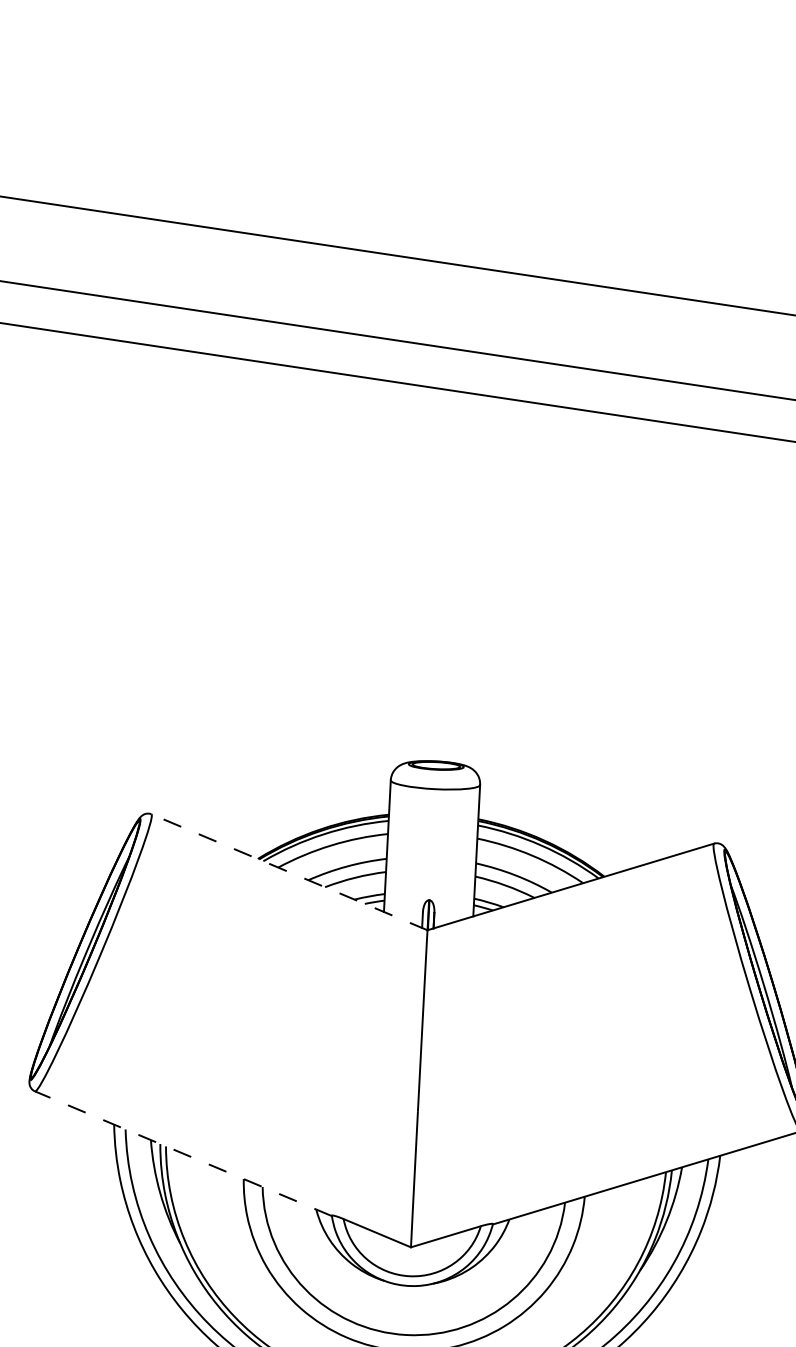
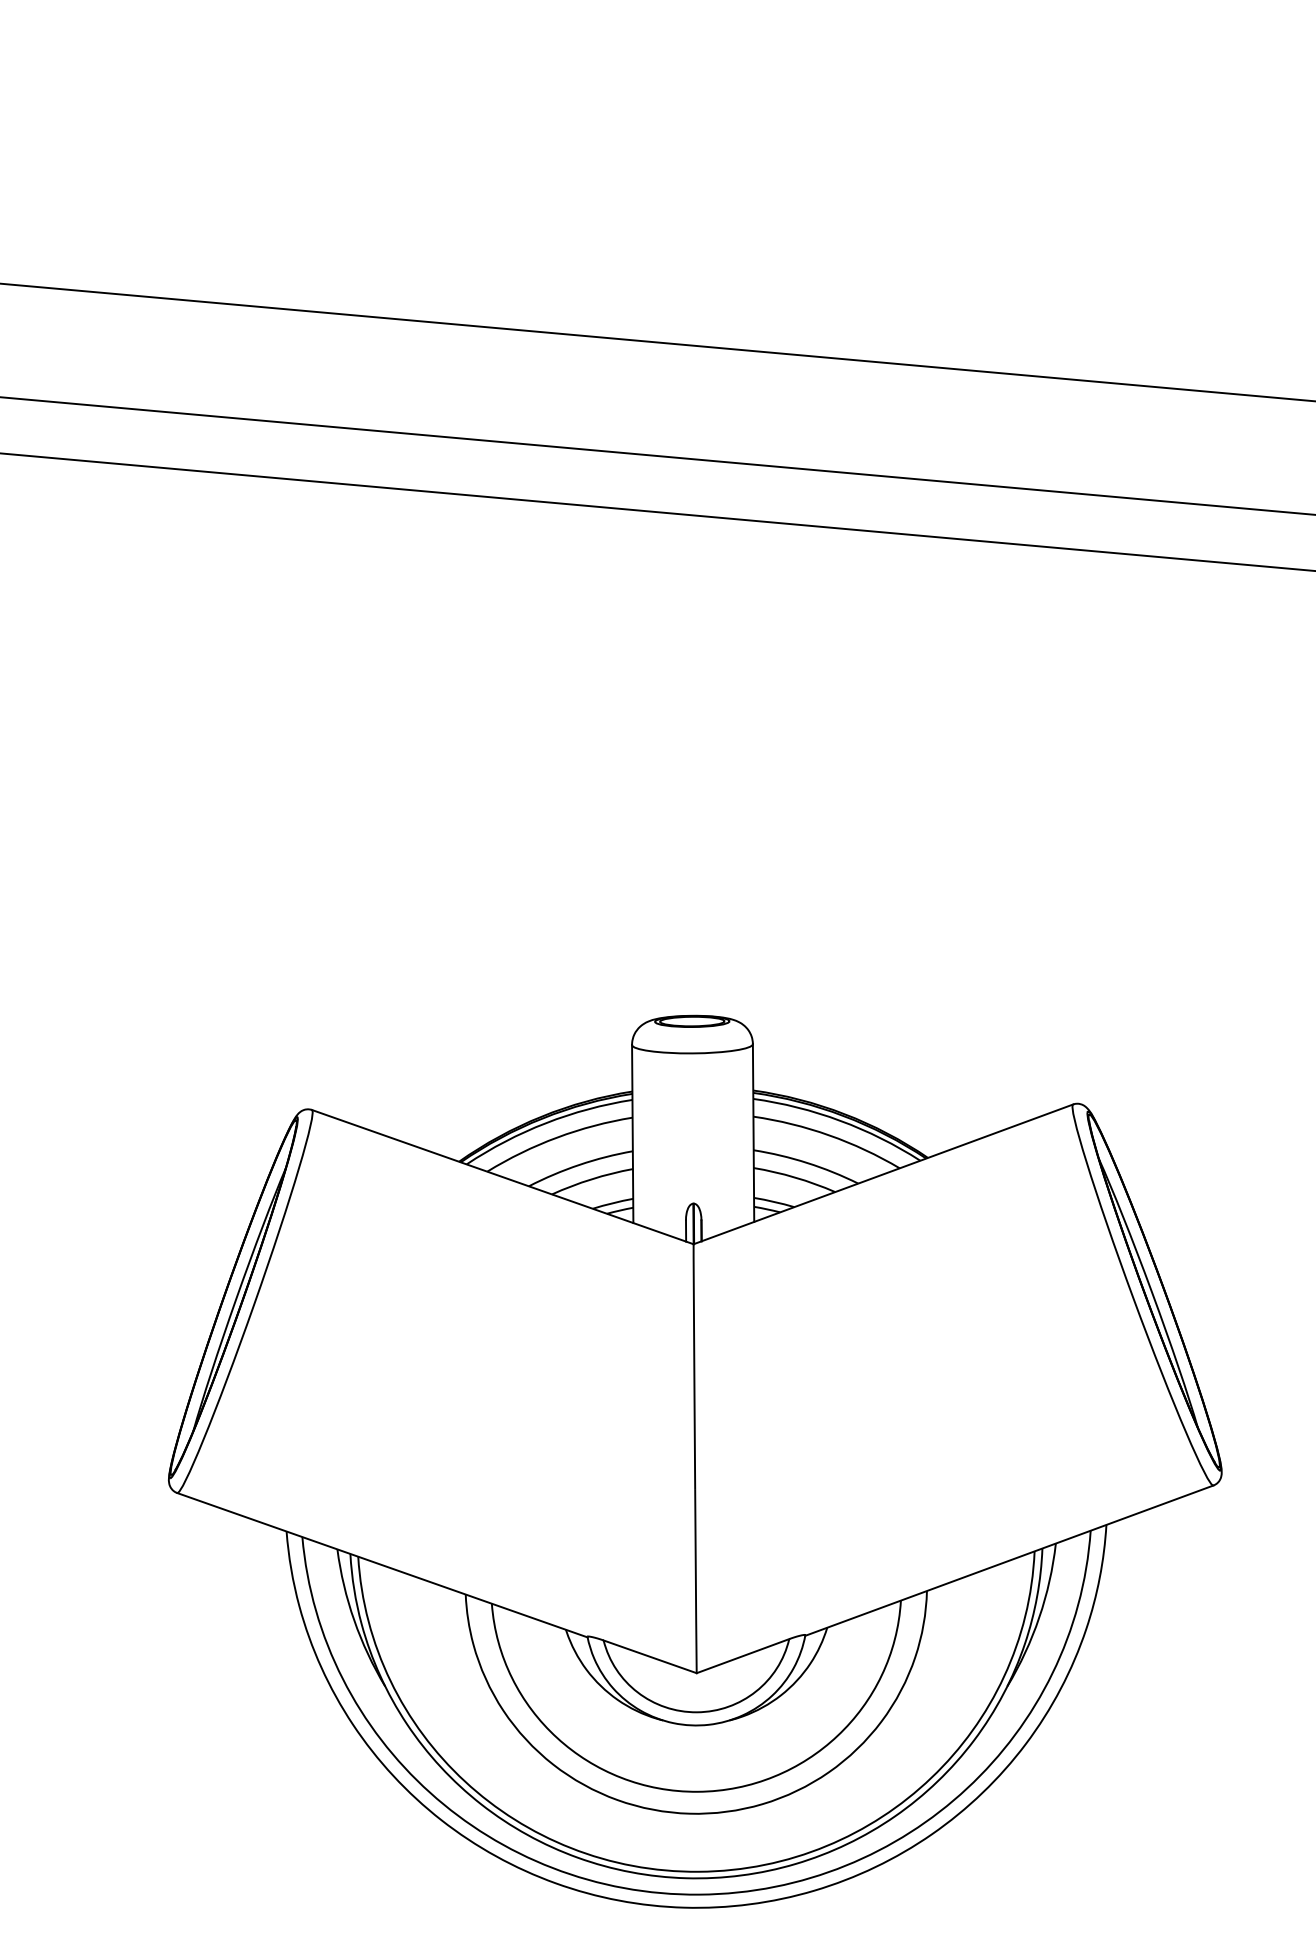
line: (289, 871) -> (502, 1176), dashed -> solid
line: (183, 1153) -> (382, 1565), dashed -> solid

